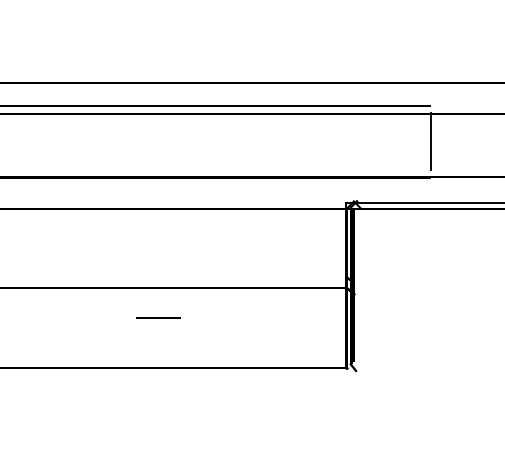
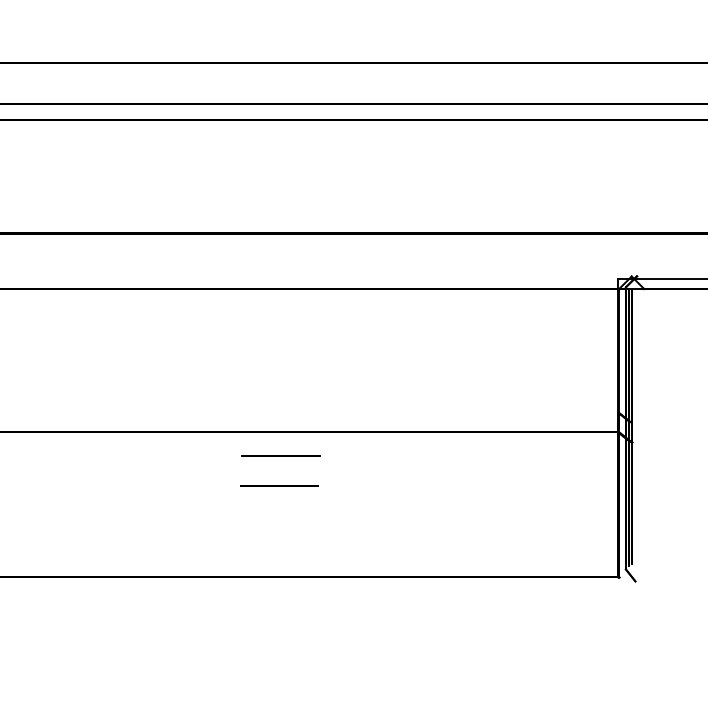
line: (159, 300) -> (281, 454), added

